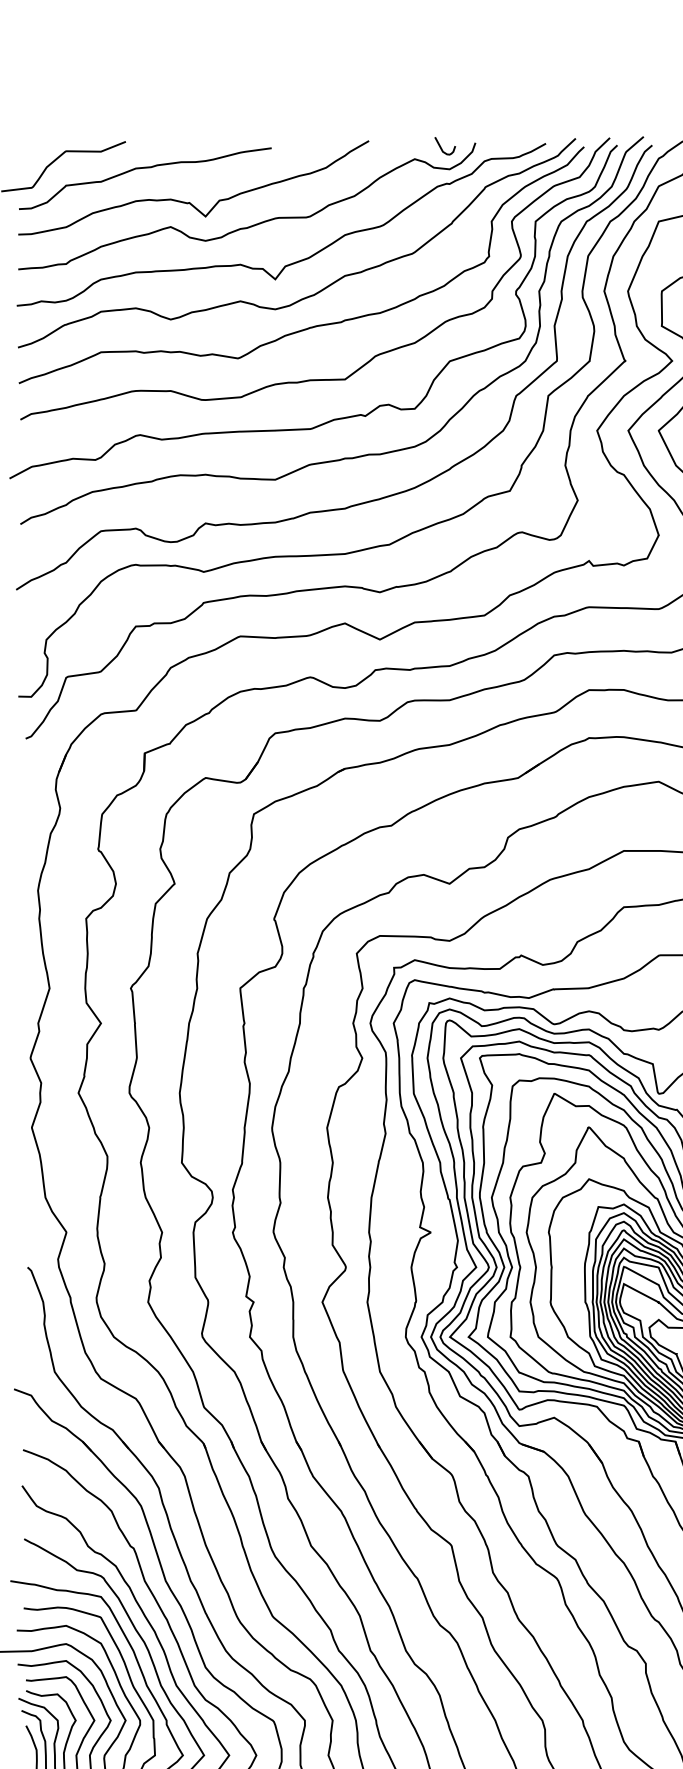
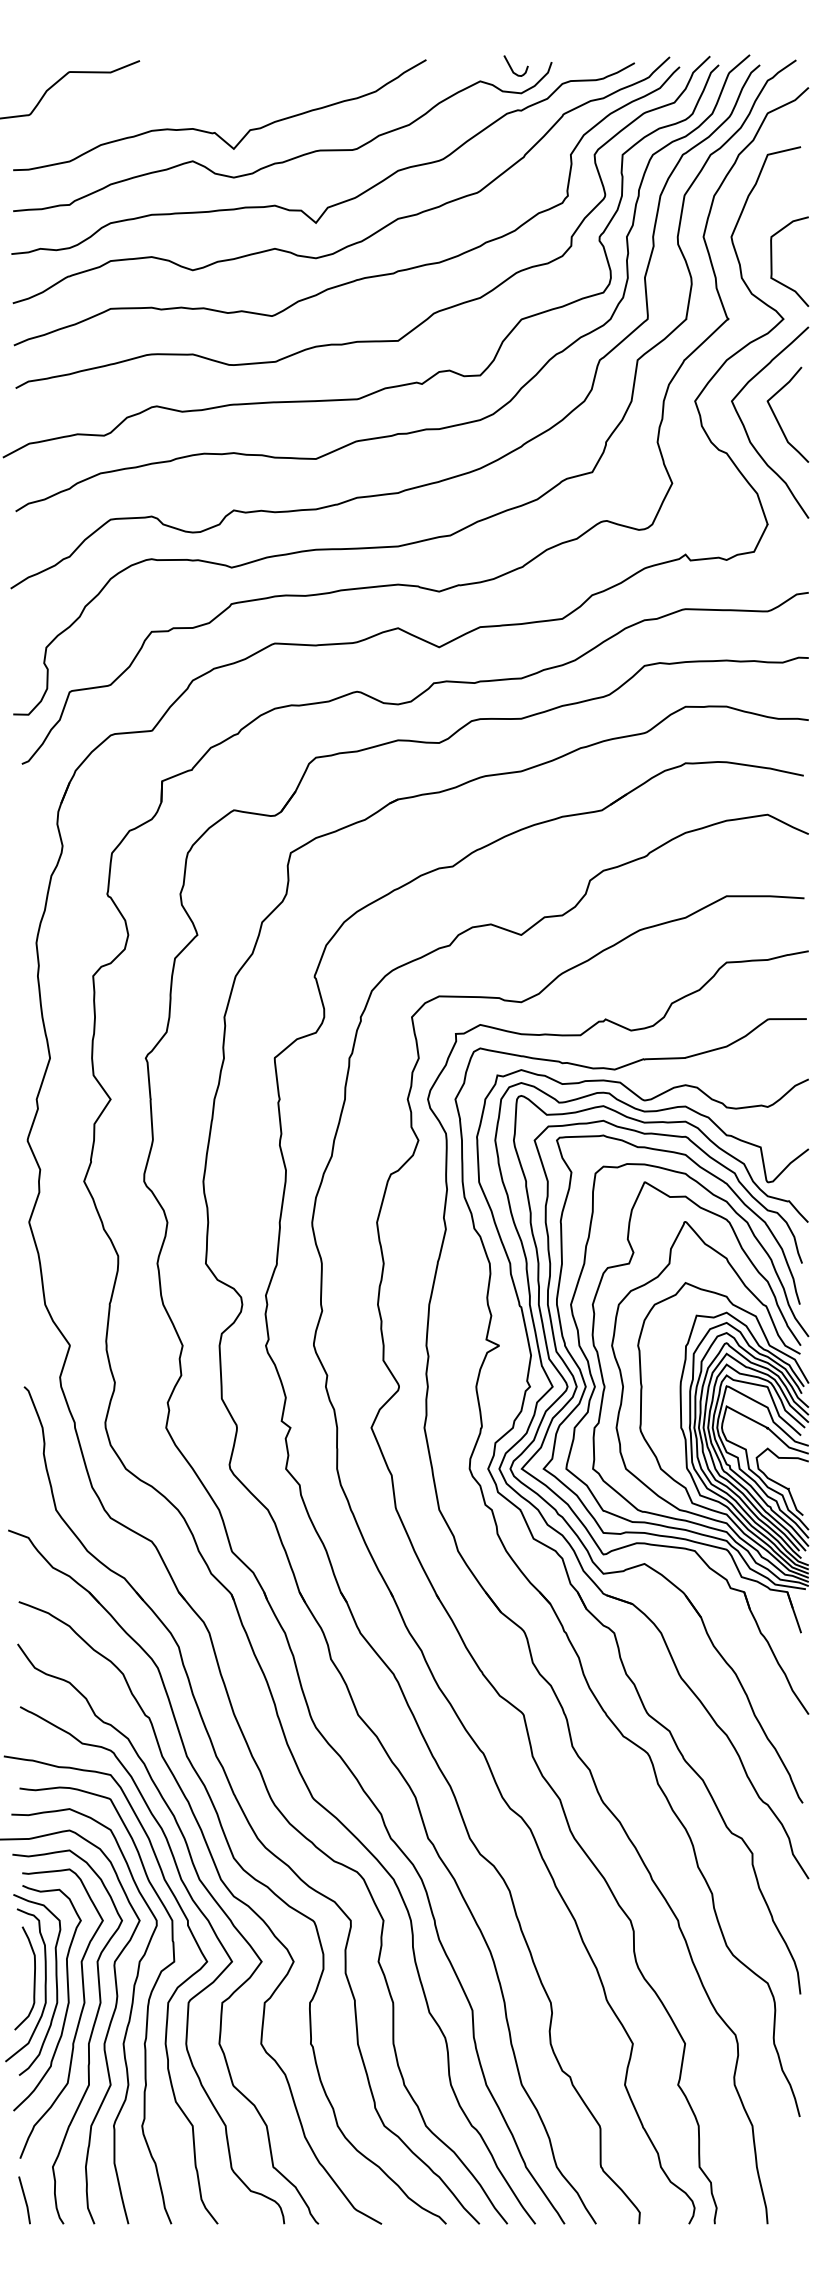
curve: (145, 168) -> (162, 92), removed

